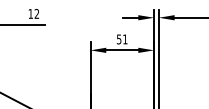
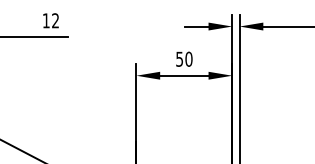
text: (125, 39) -> (189, 59), 51 -> 50

